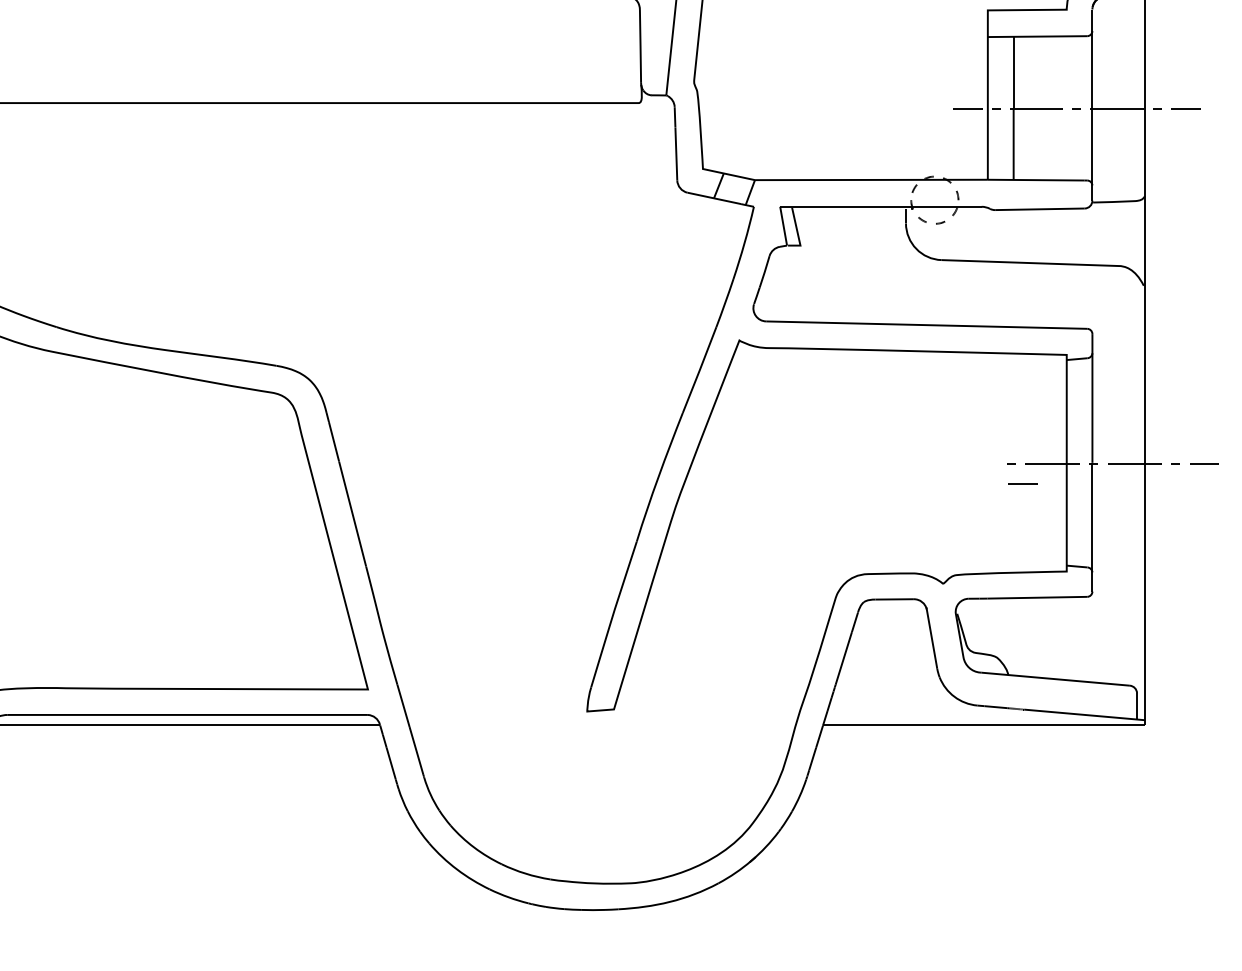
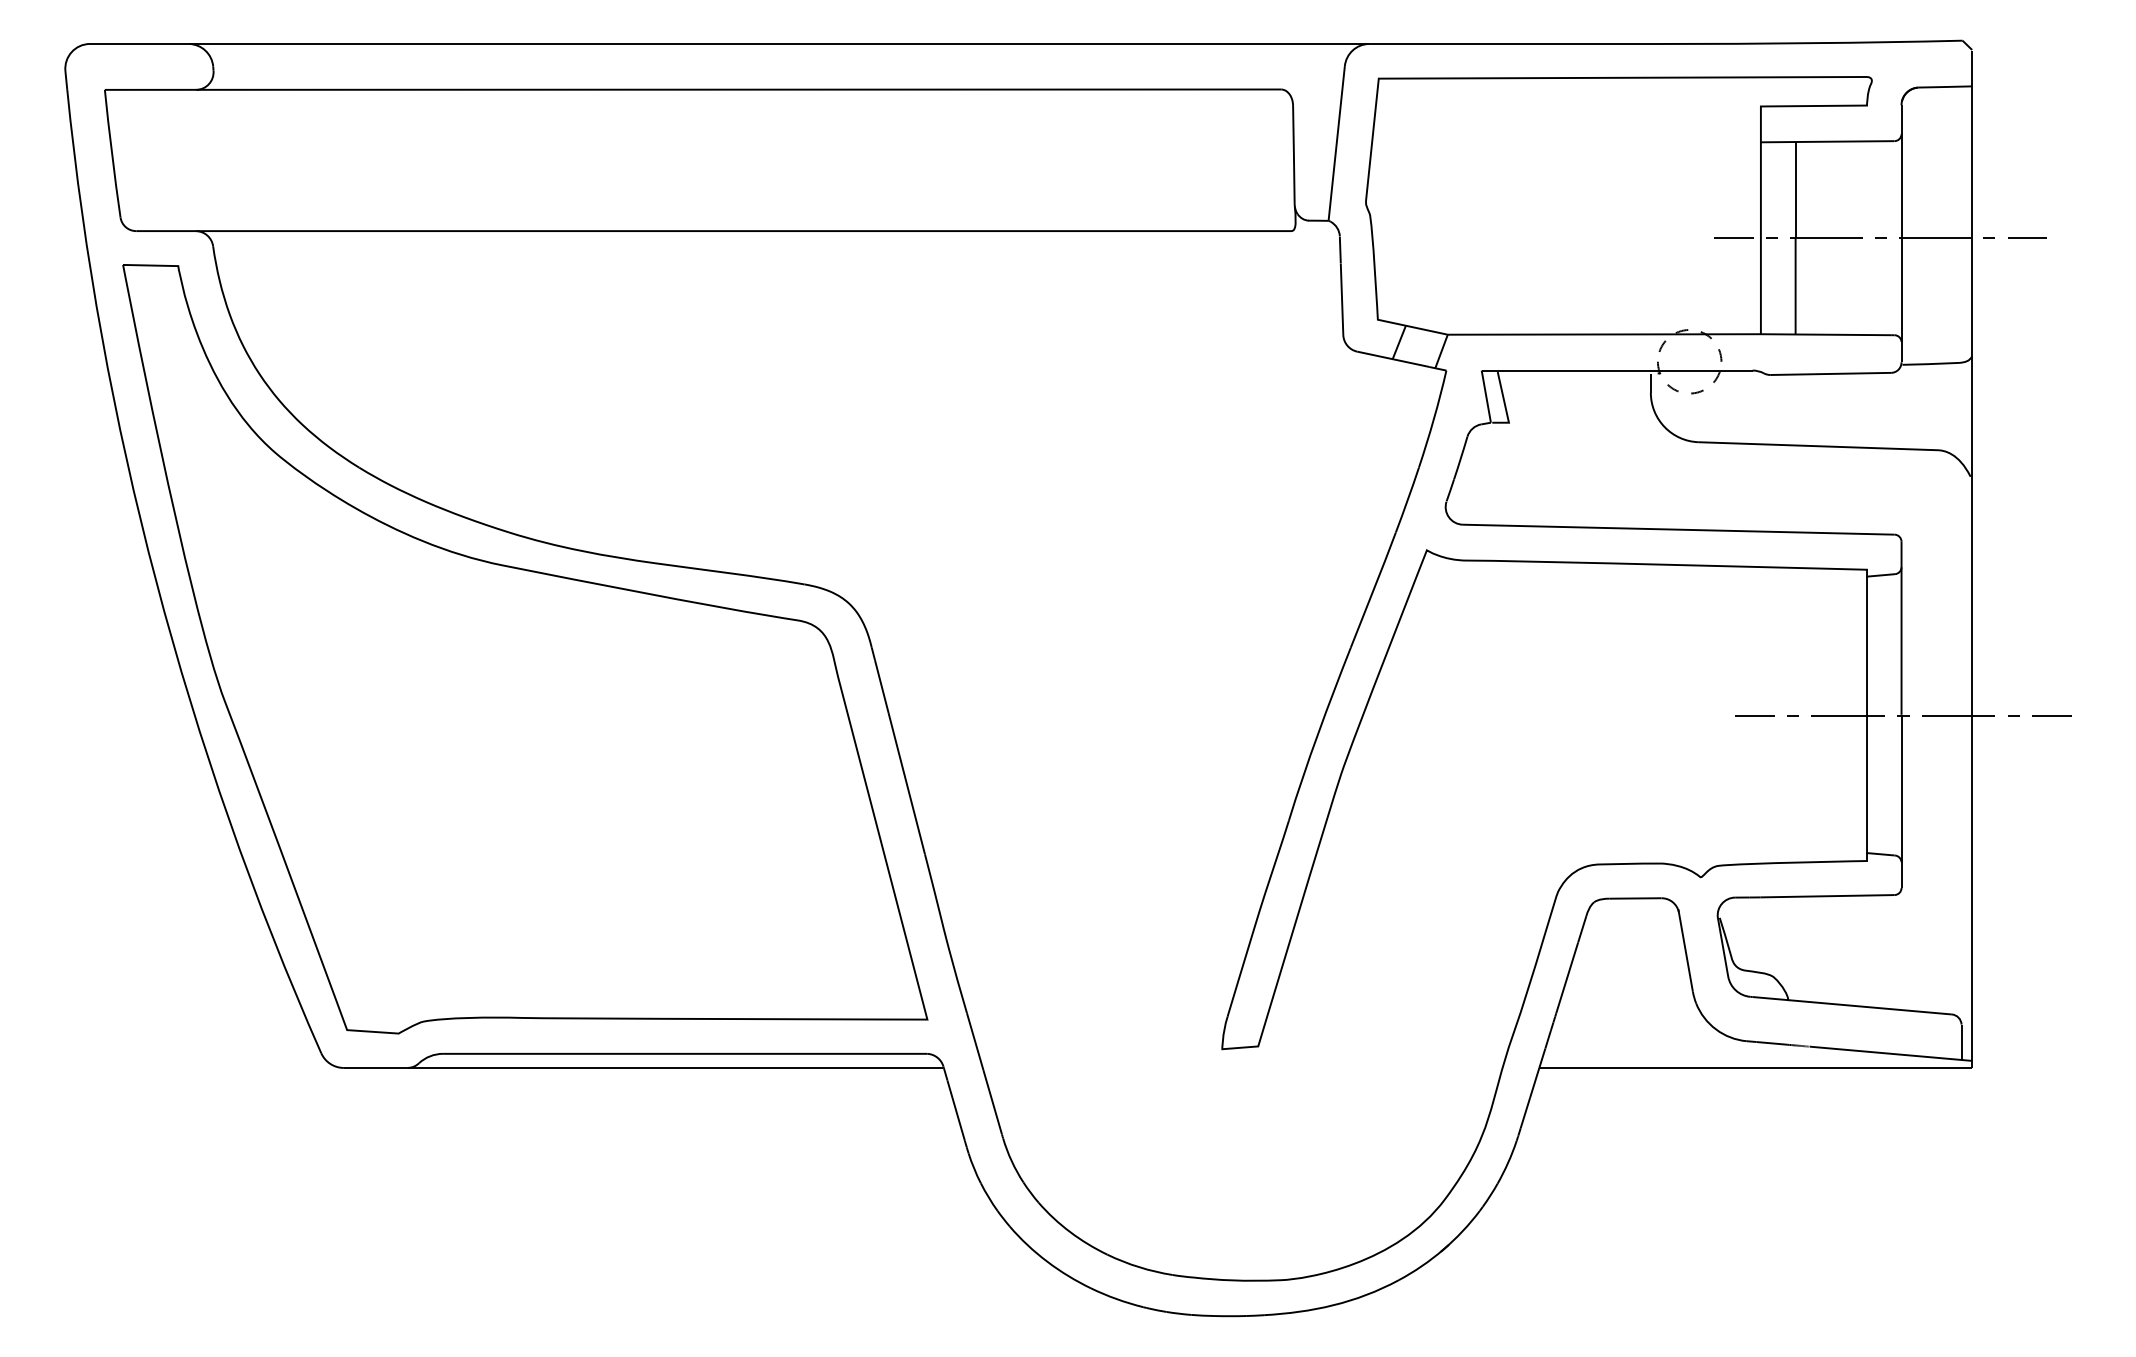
line: (1022, 483) -> (1754, 715), moved

